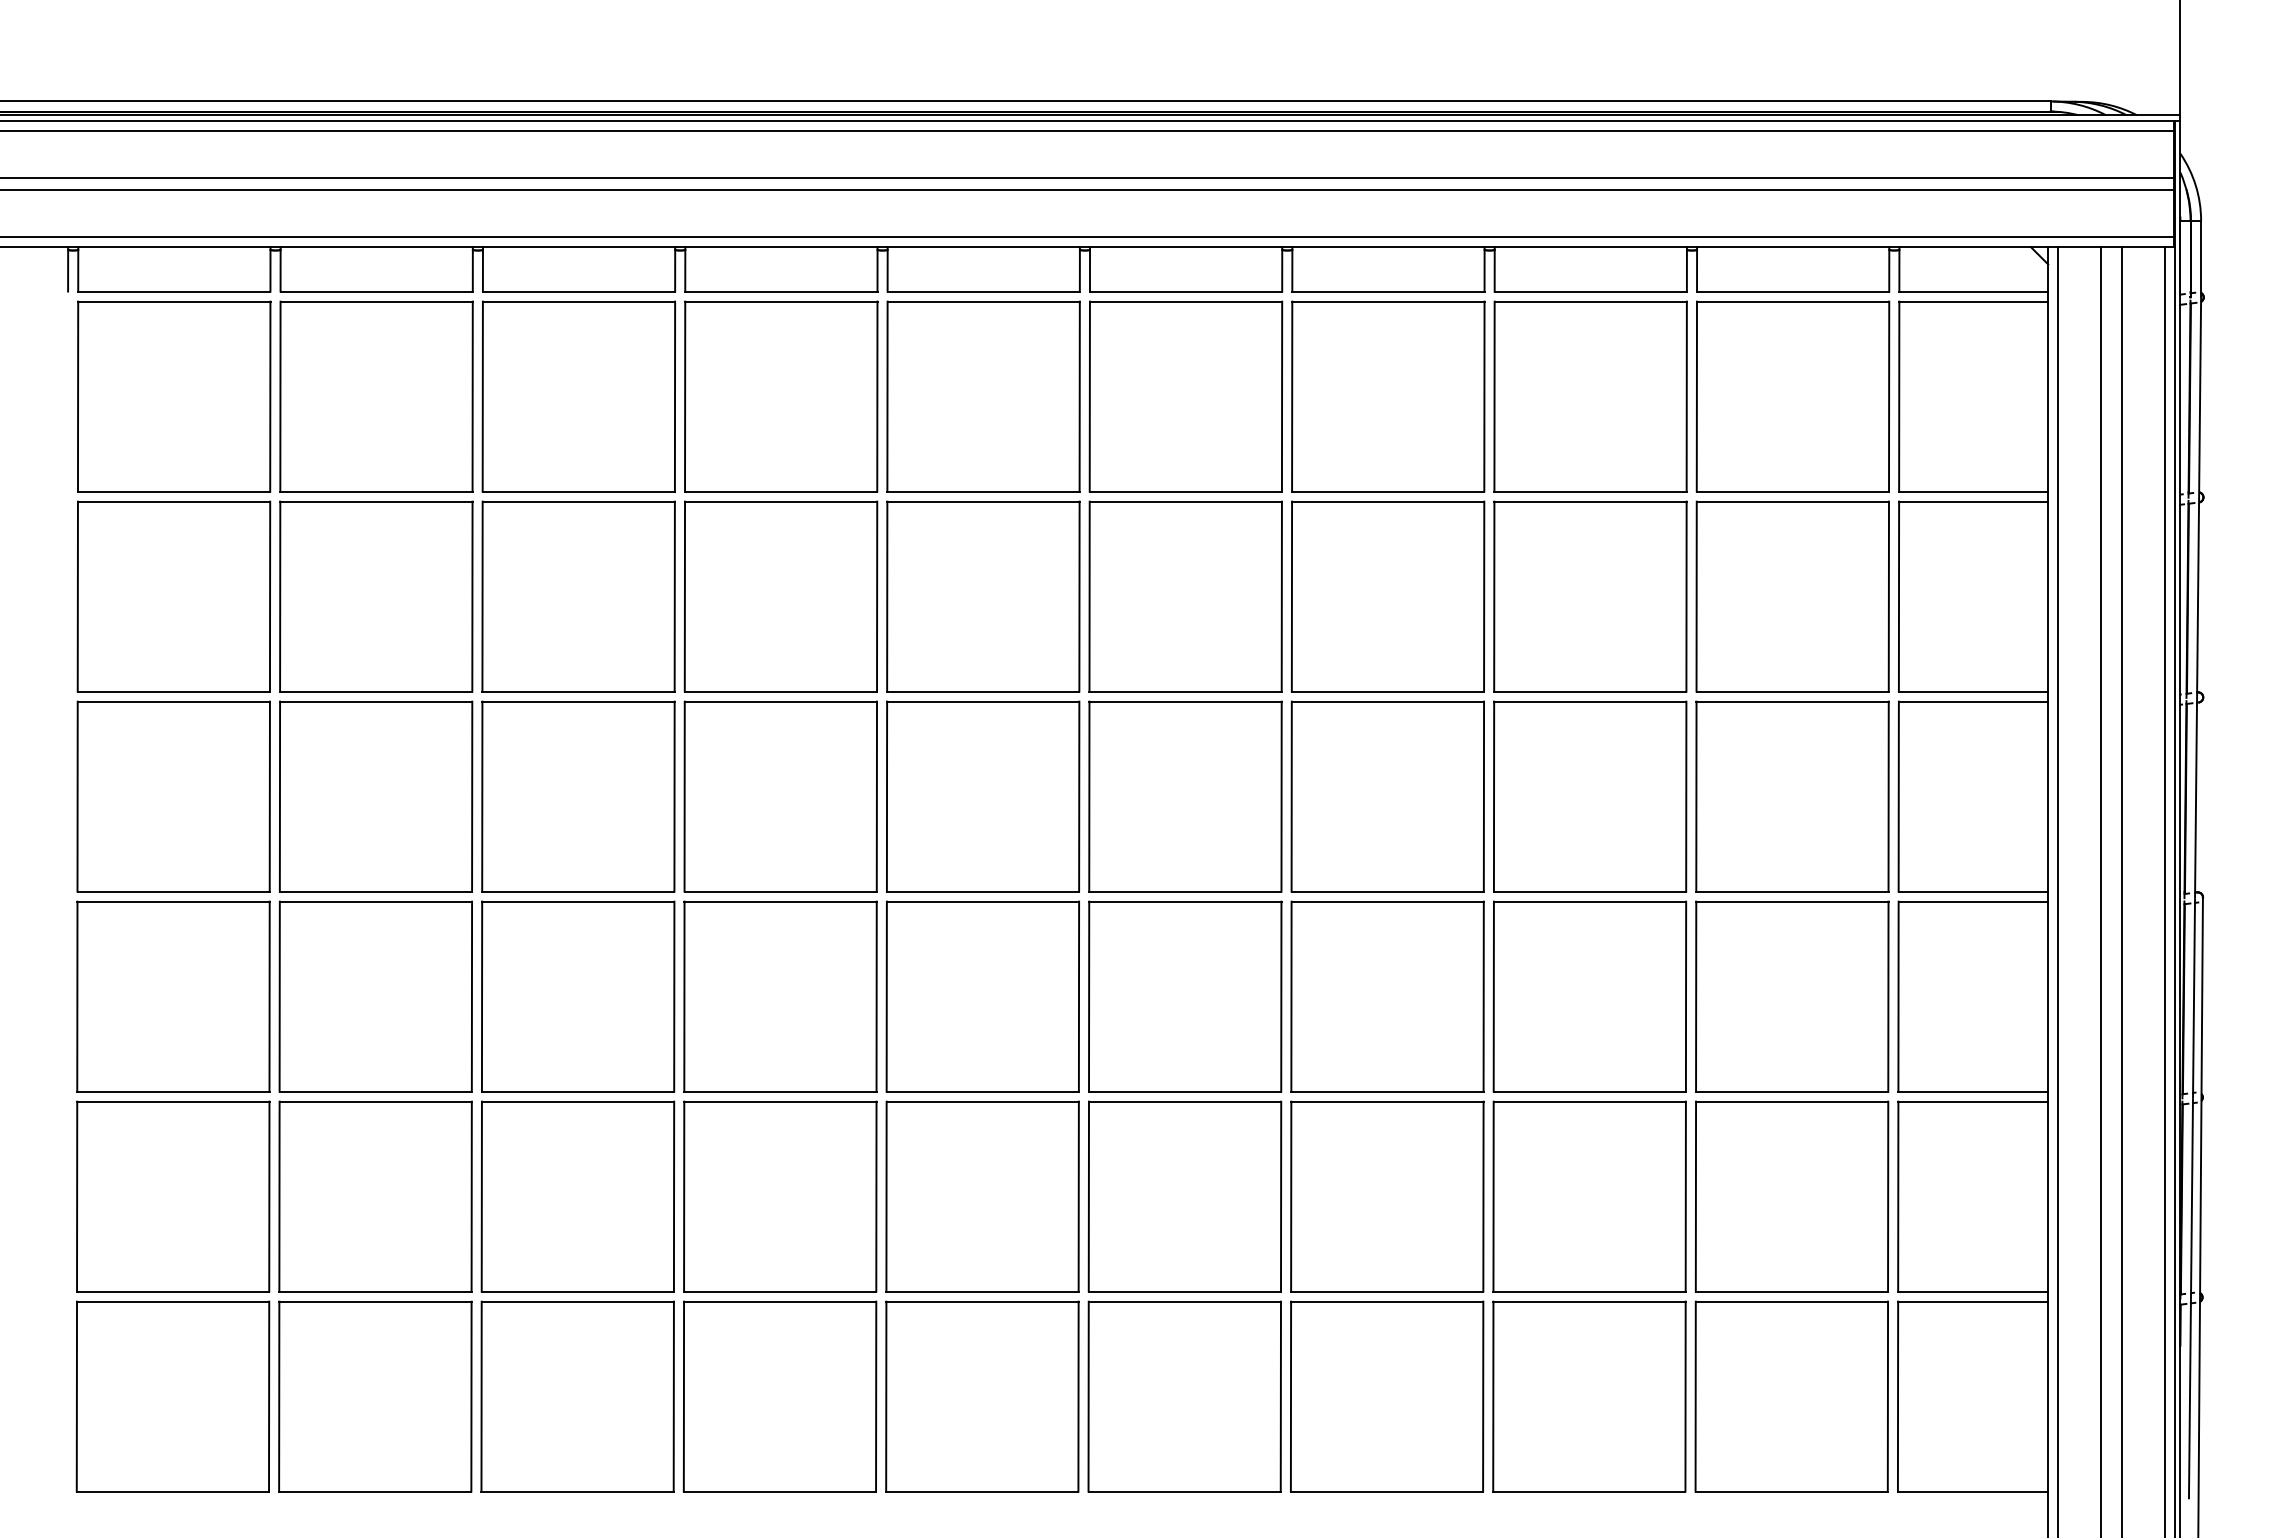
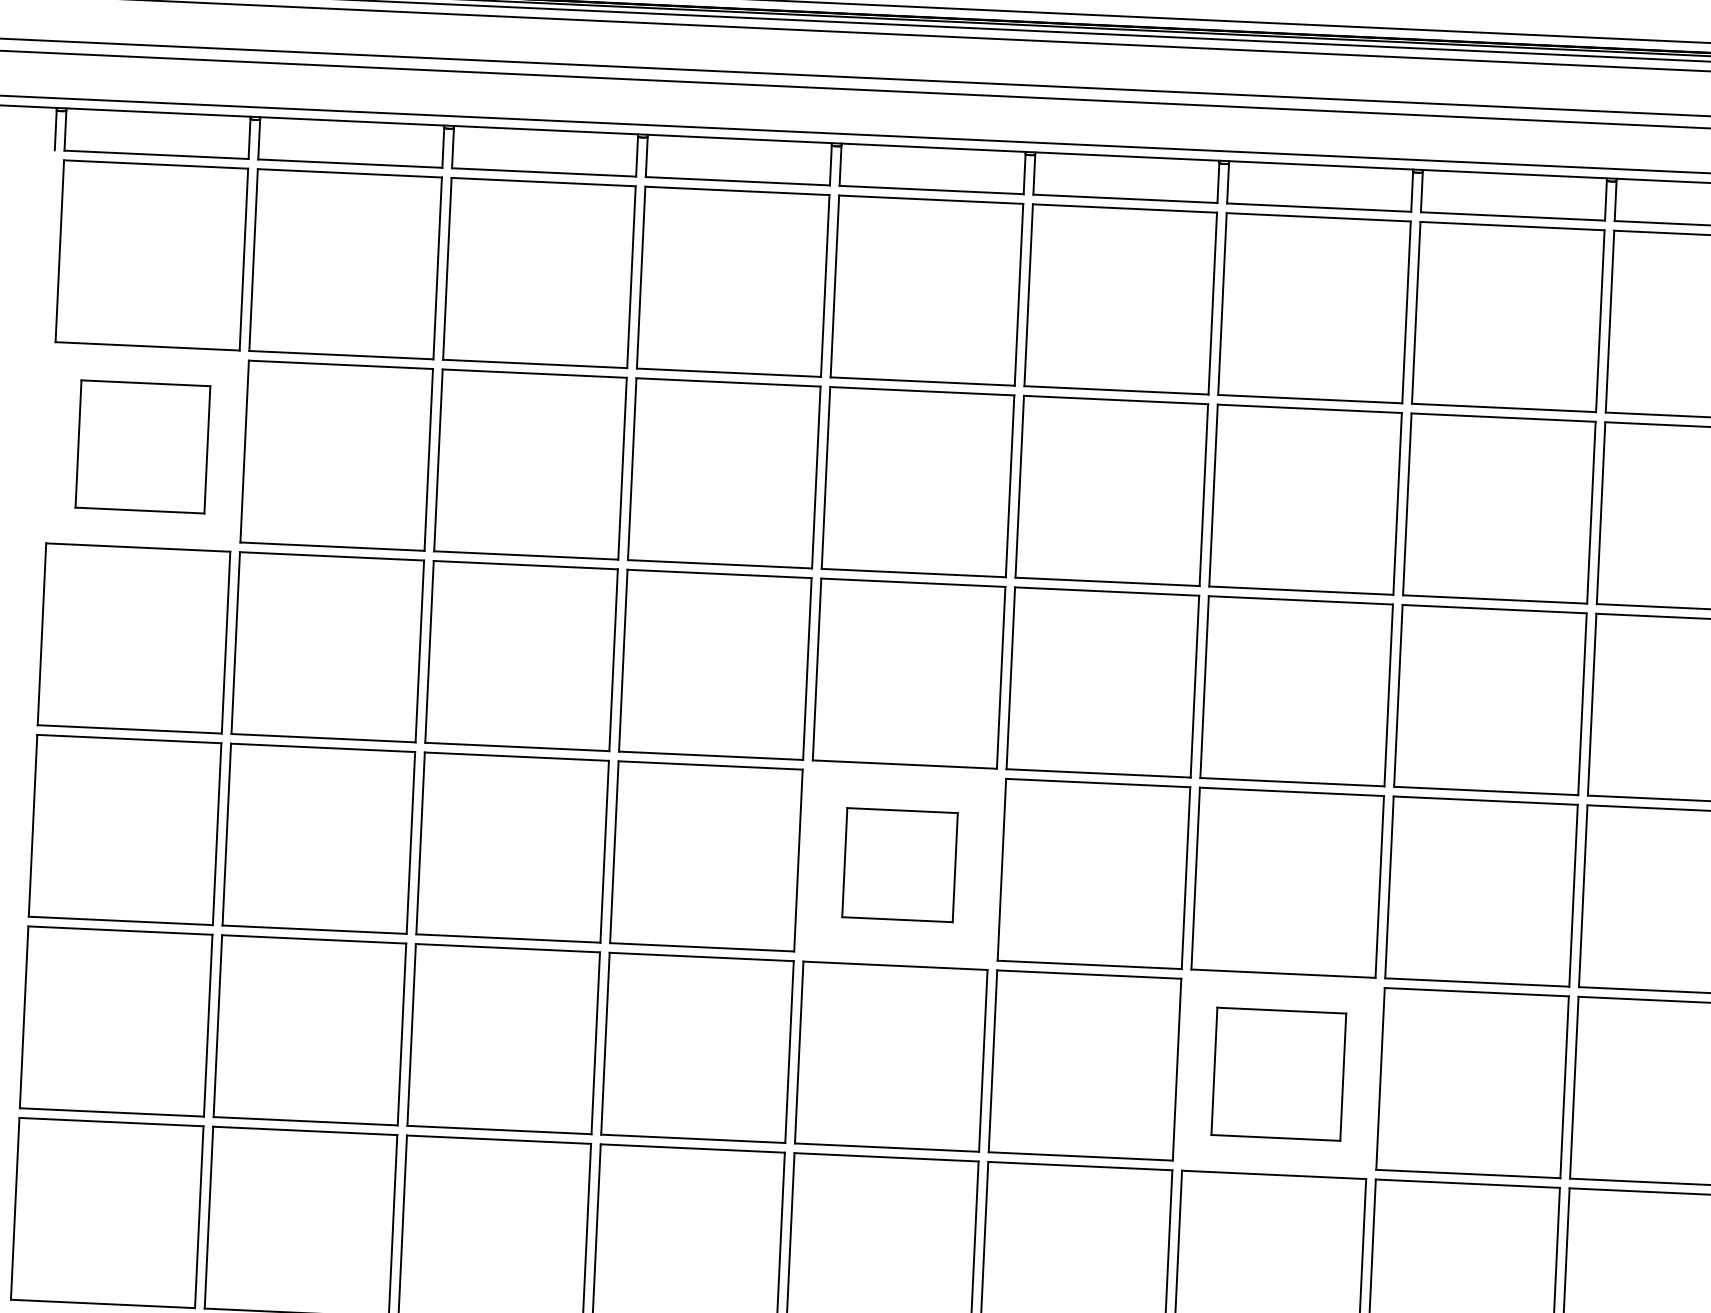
part: (173, 596) -> (142, 446), size x0.7
part: (982, 996) -> (899, 865), size x0.6
part: (1387, 1196) -> (1278, 1074), size x0.7

